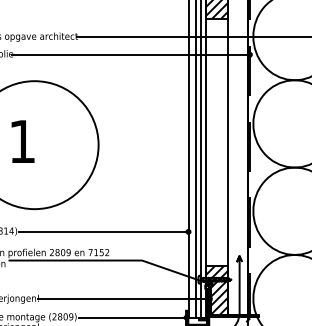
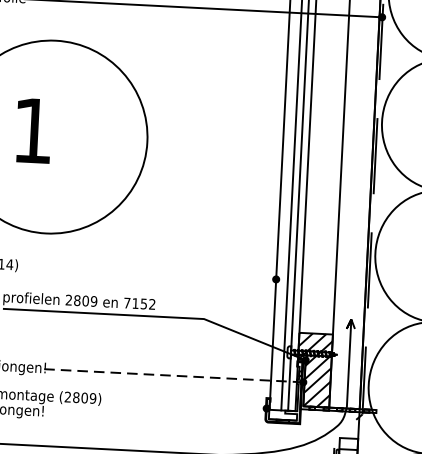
line: (103, 231) -> (148, 272), removed
line: (123, 299) -> (173, 376), solid -> dashed
line: (132, 317) -> (185, 404), removed

